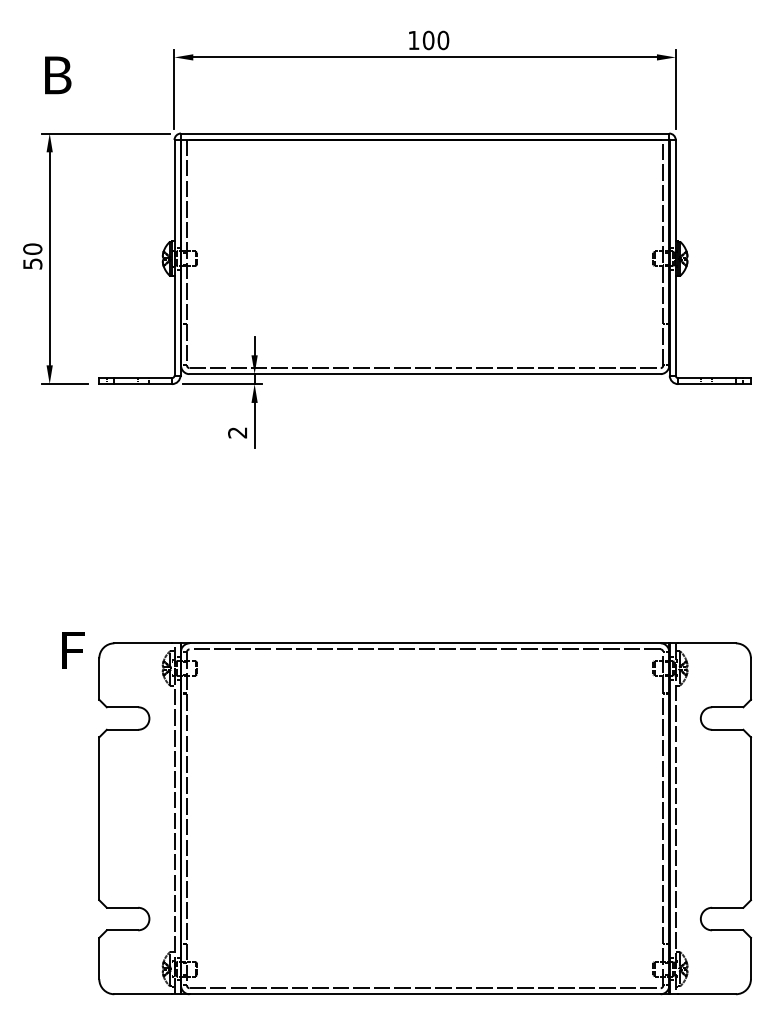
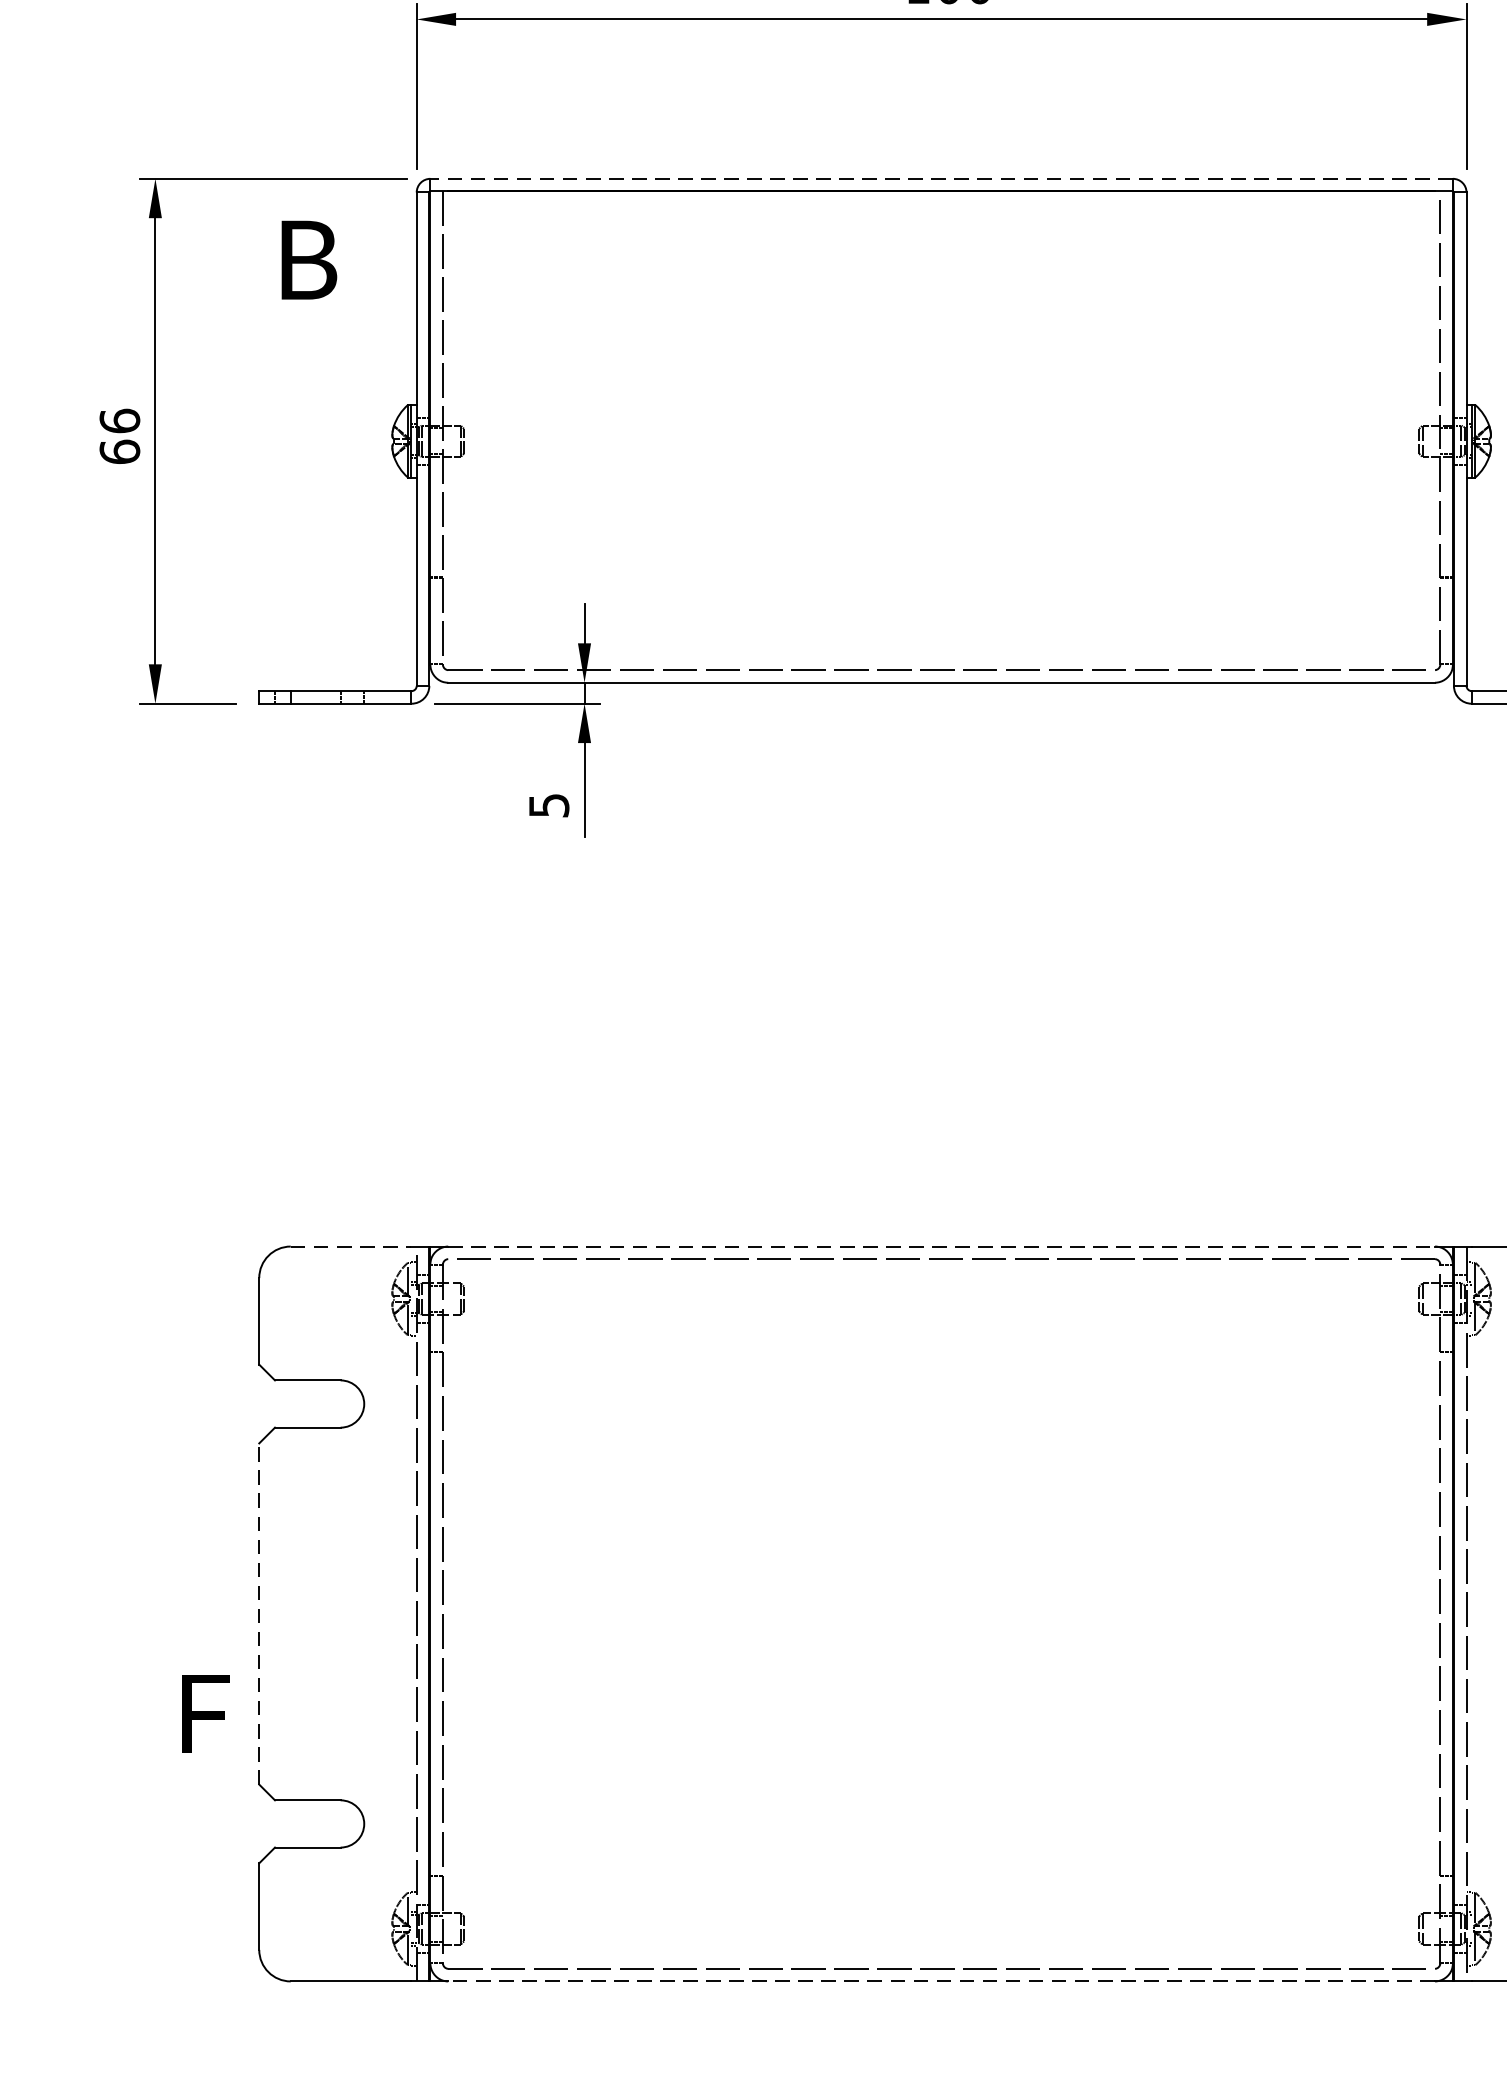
text: (58, 75) -> (309, 260), moved
line: (424, 133) -> (940, 178), solid -> dashed
text: (32, 256) -> (119, 436), 50 -> 66
text: (237, 432) -> (548, 804), 2 -> 5
line: (143, 643) -> (351, 1246), solid -> dashed
line: (425, 643) -> (942, 1246), solid -> dashed
text: (73, 650) -> (205, 1713), moved
line: (99, 818) -> (259, 1613), solid -> dashed
line: (425, 994) -> (942, 1981), solid -> dashed

